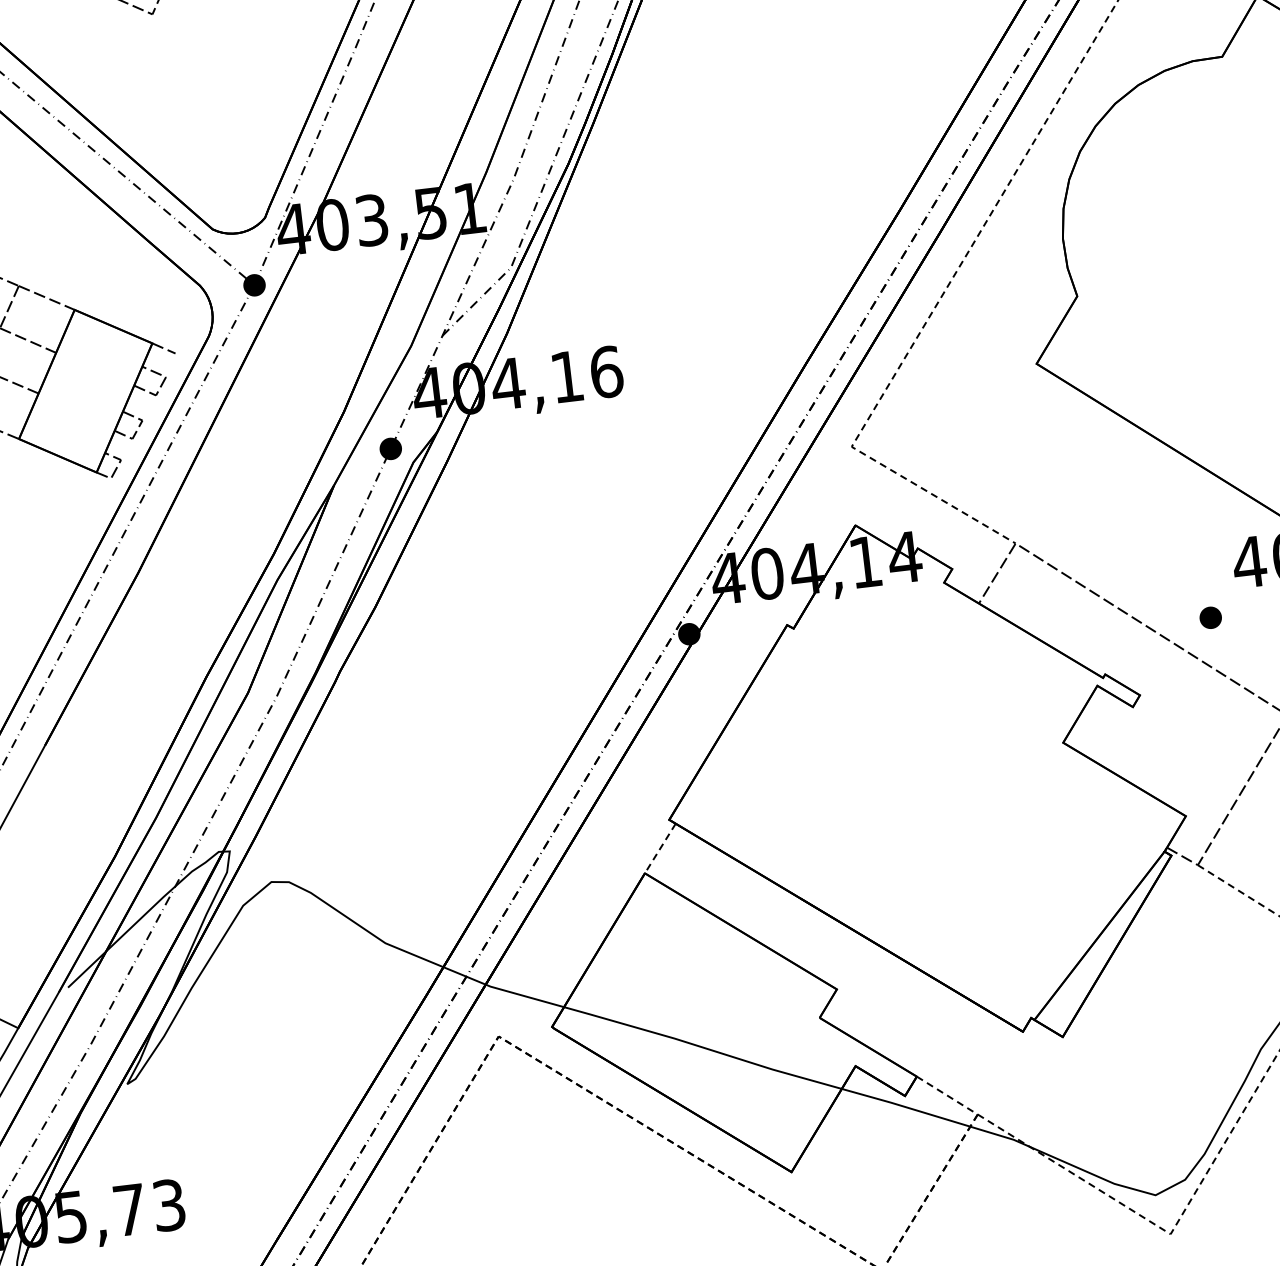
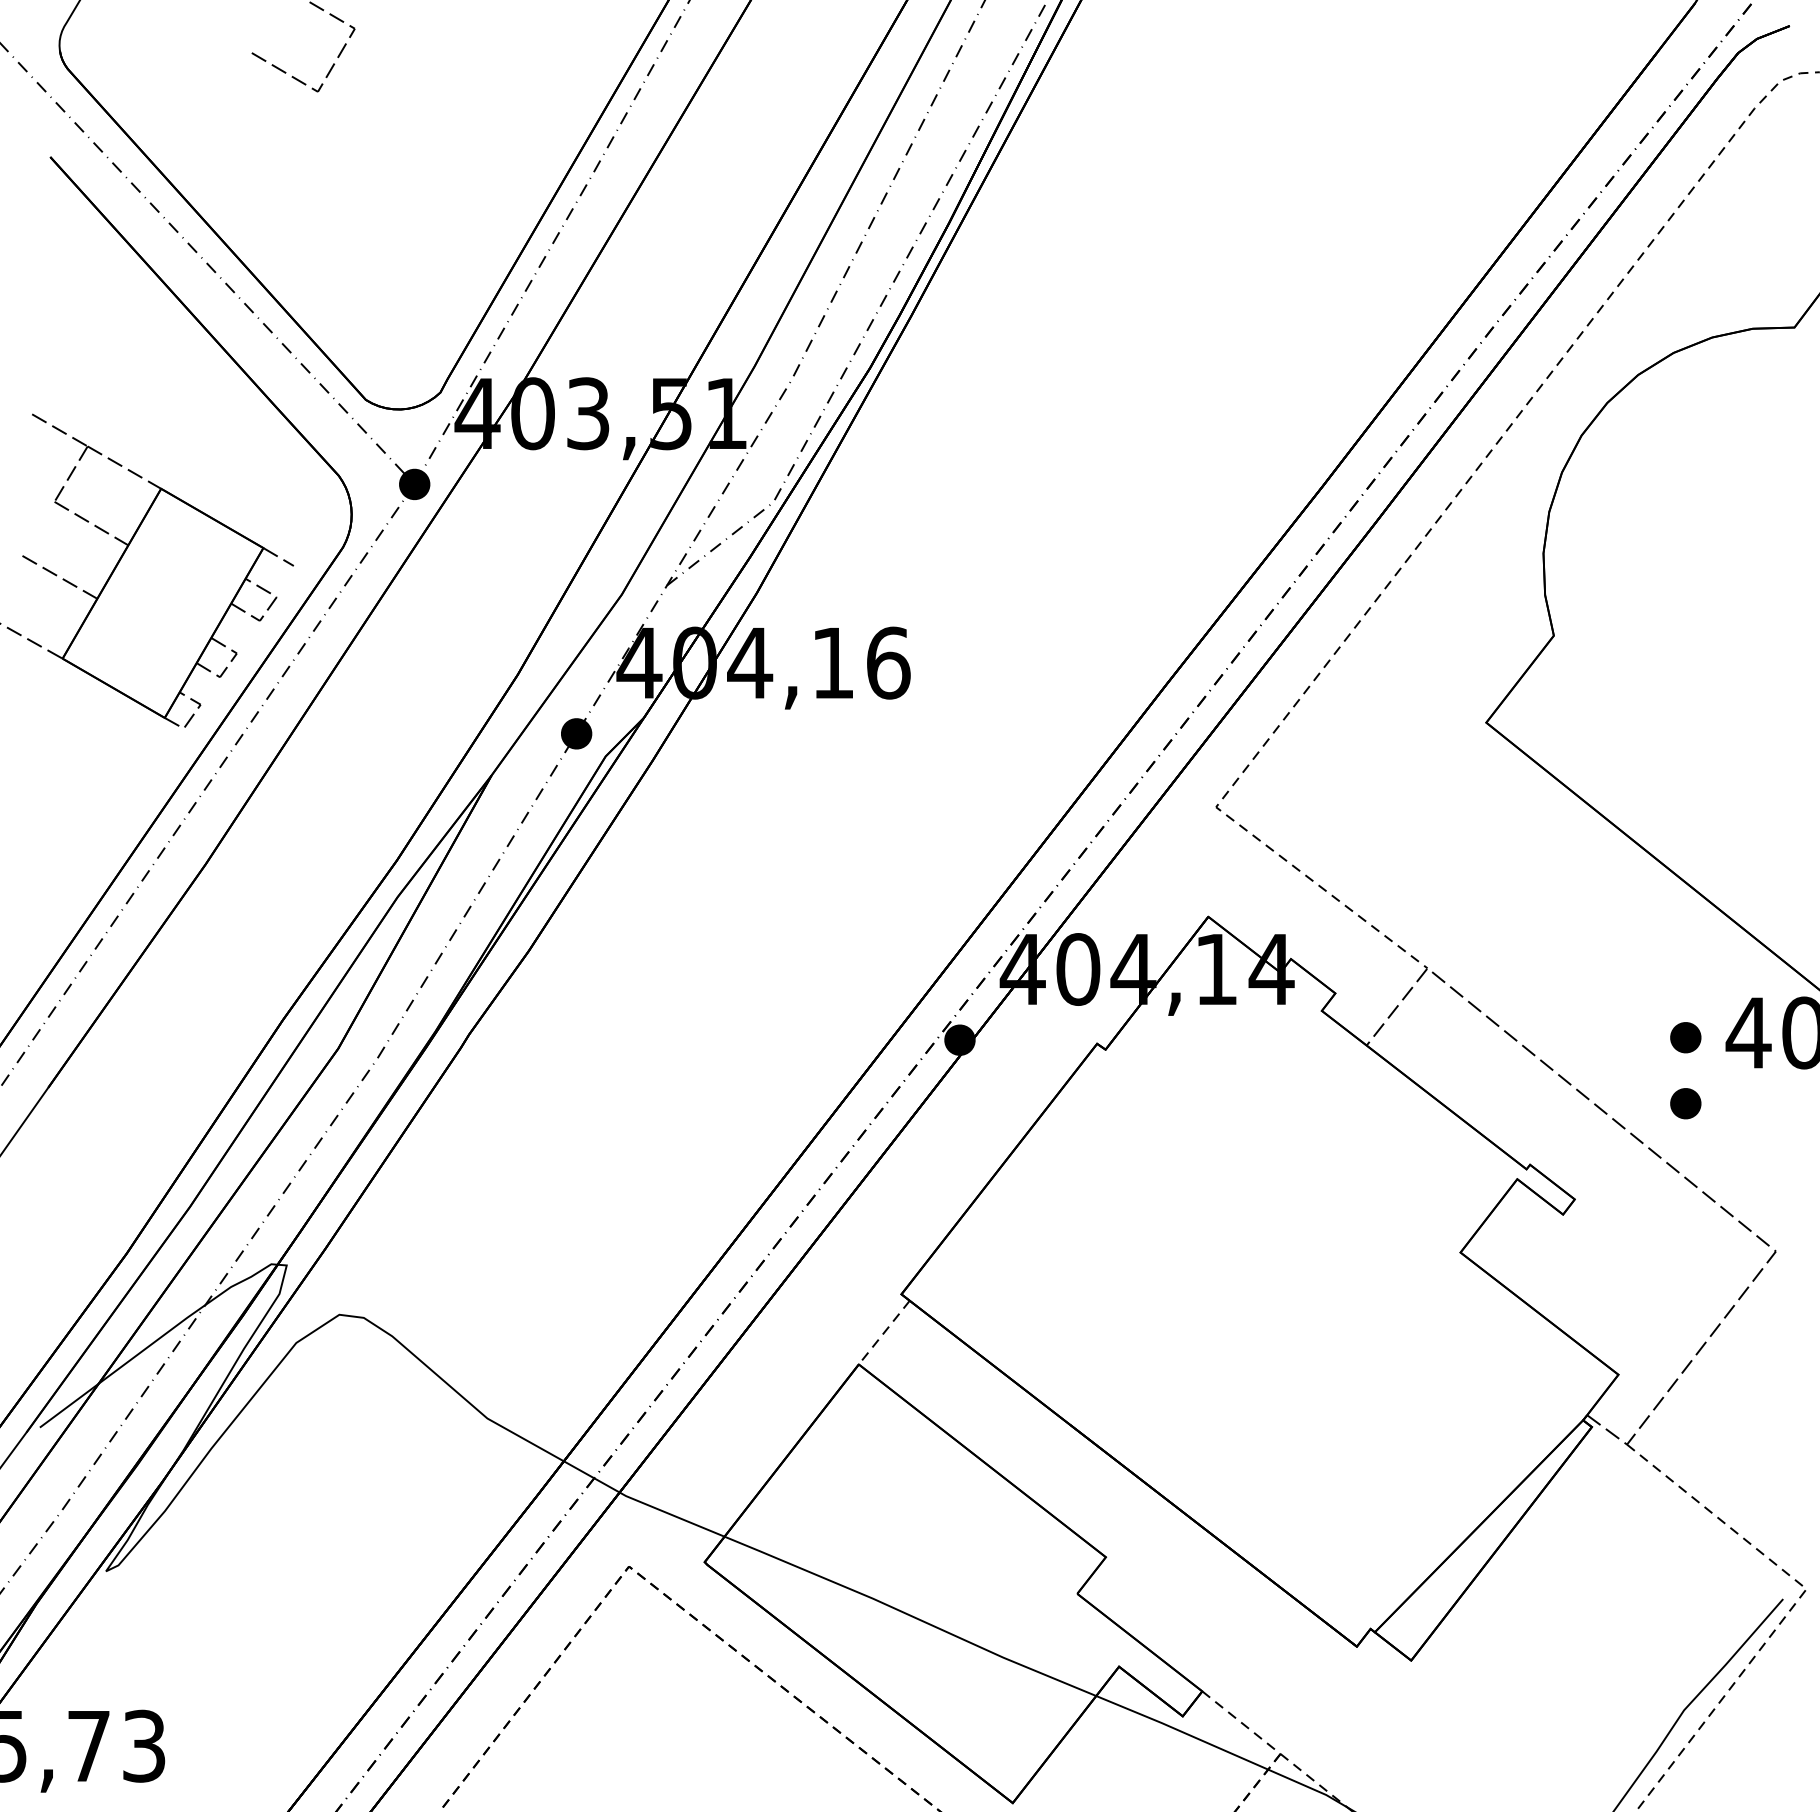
part: (1204, 570) -> (1685, 1037), added

